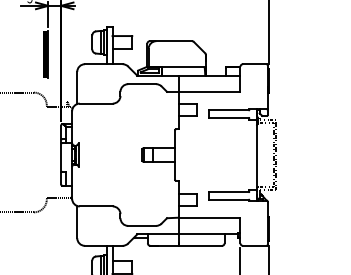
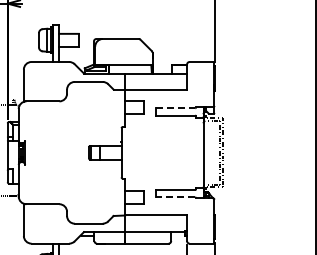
line: (228, 110) -> (175, 108), solid -> dashed
line: (228, 199) -> (175, 197), solid -> dashed

